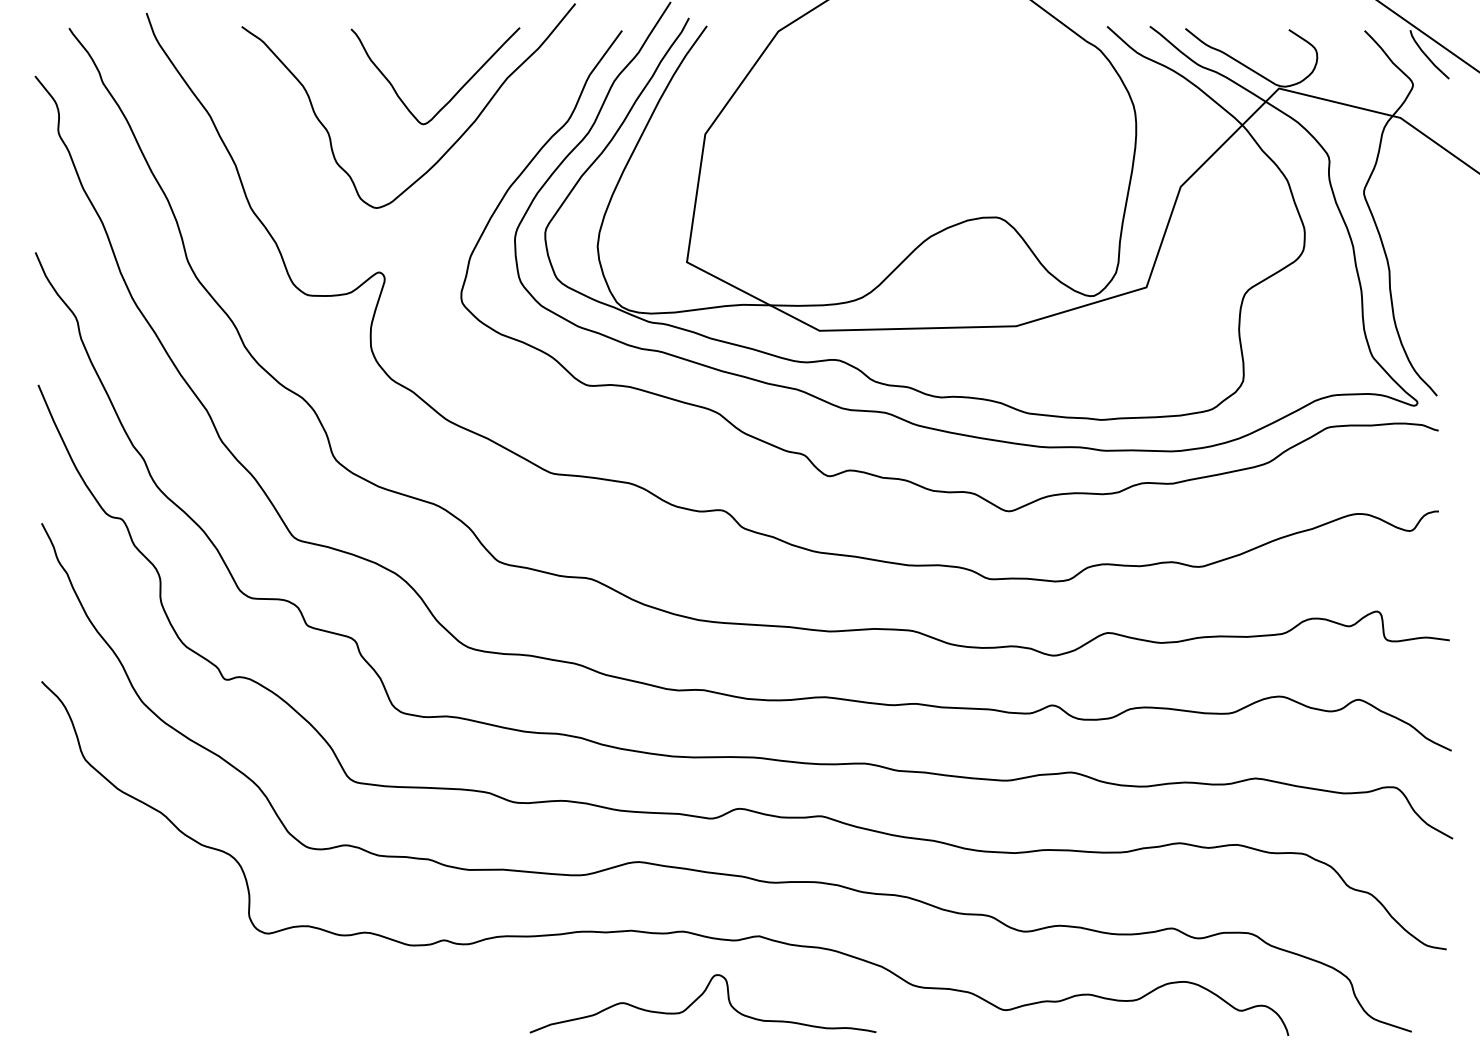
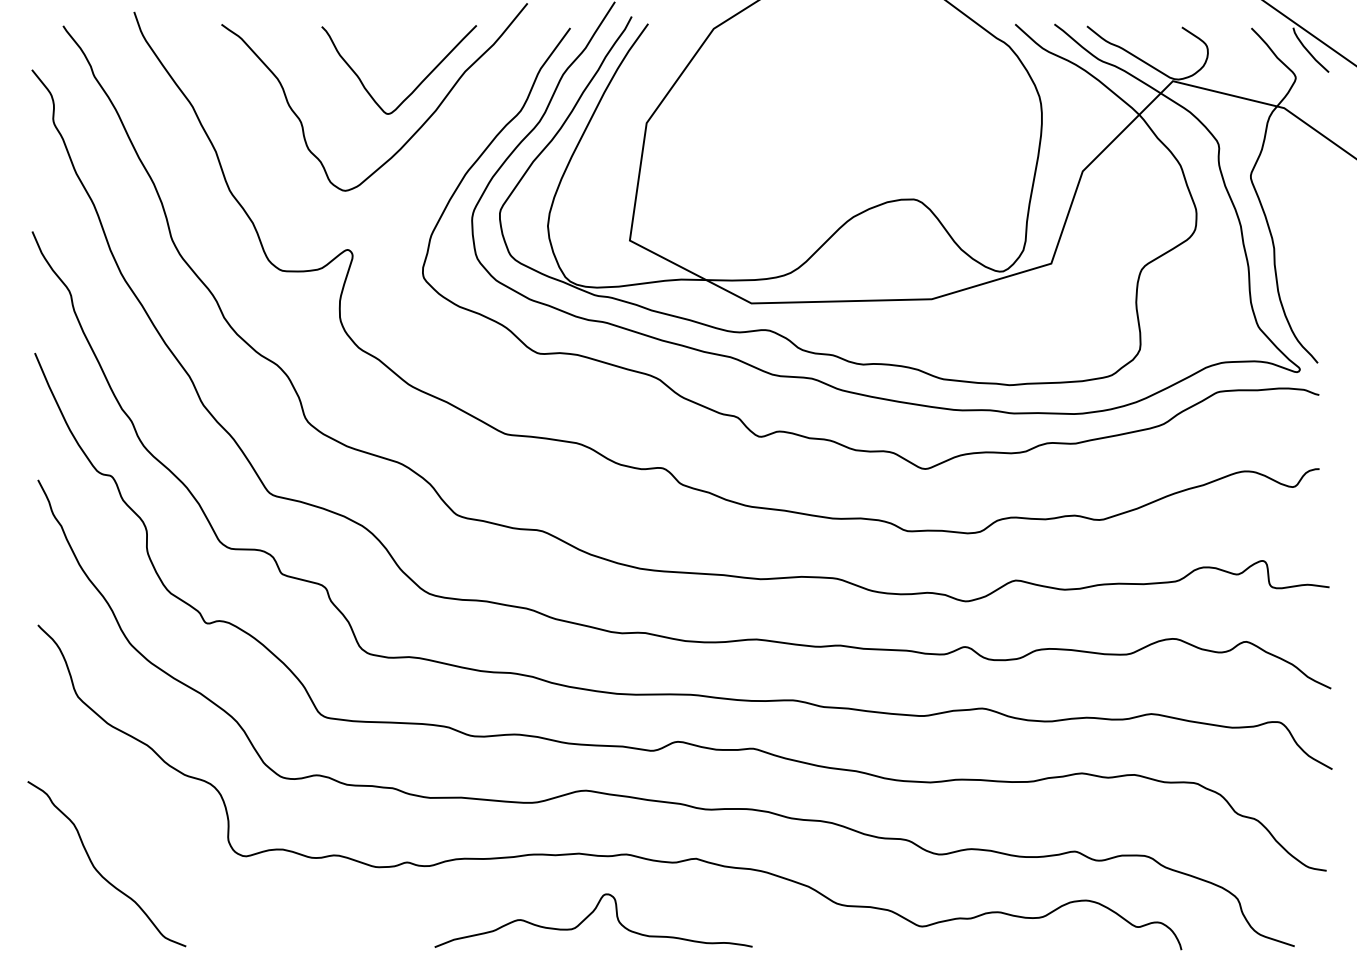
curve: (107, 949) -> (98, 870), added
curve: (698, 999) -> (589, 916), moved

